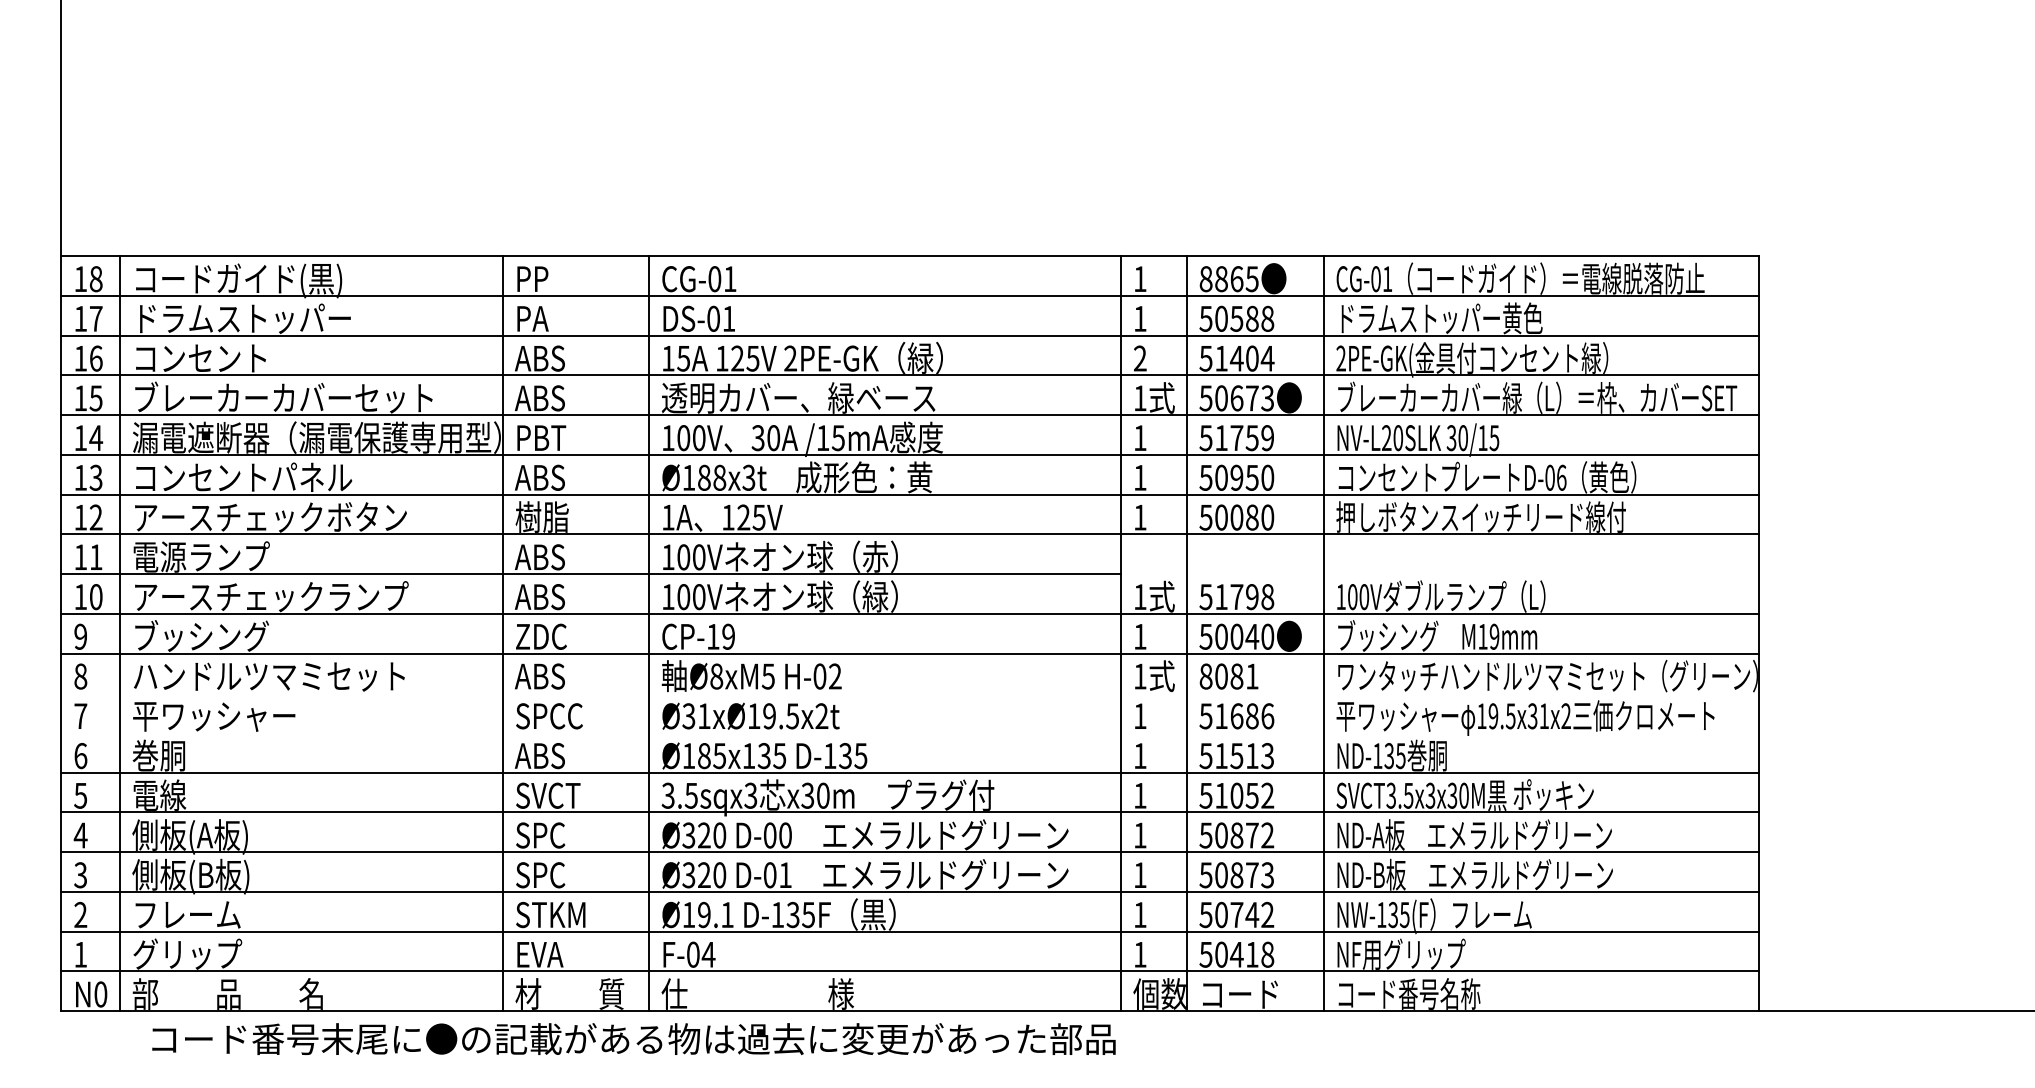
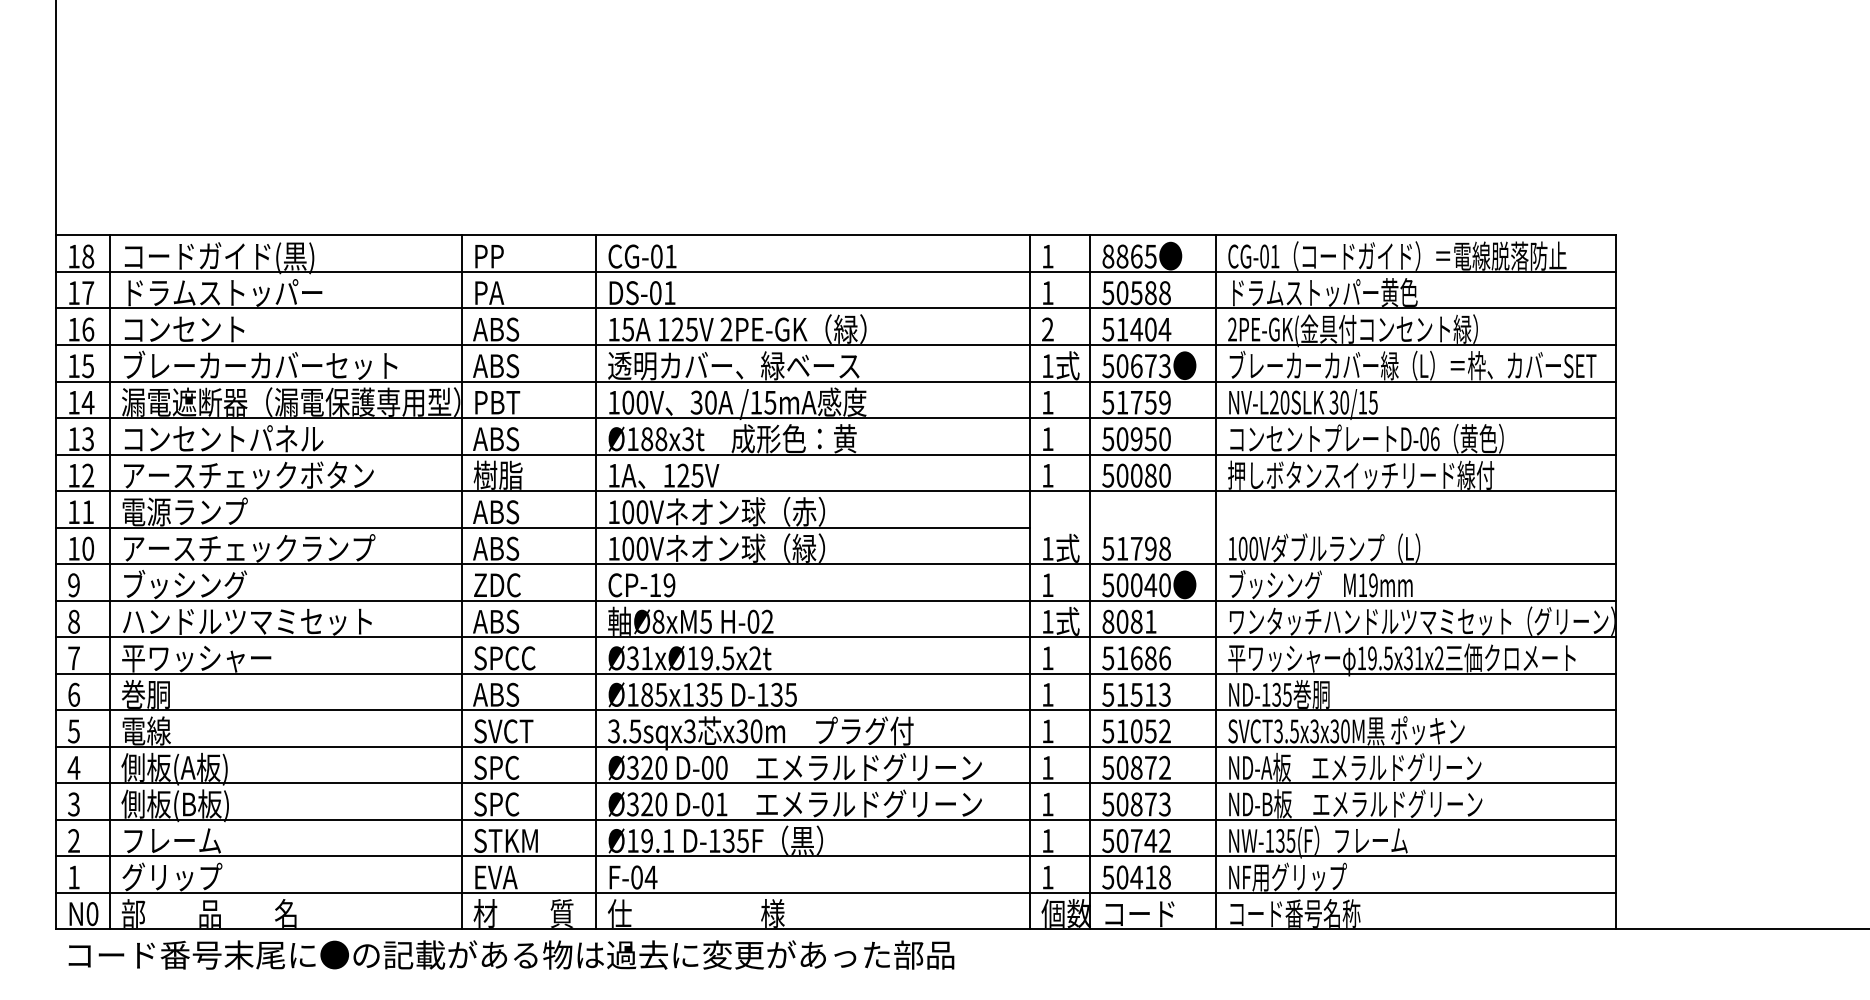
line: (910, 693) -> (836, 637), added
line: (910, 732) -> (836, 673), added
text: (633, 1038) -> (511, 954), moved

